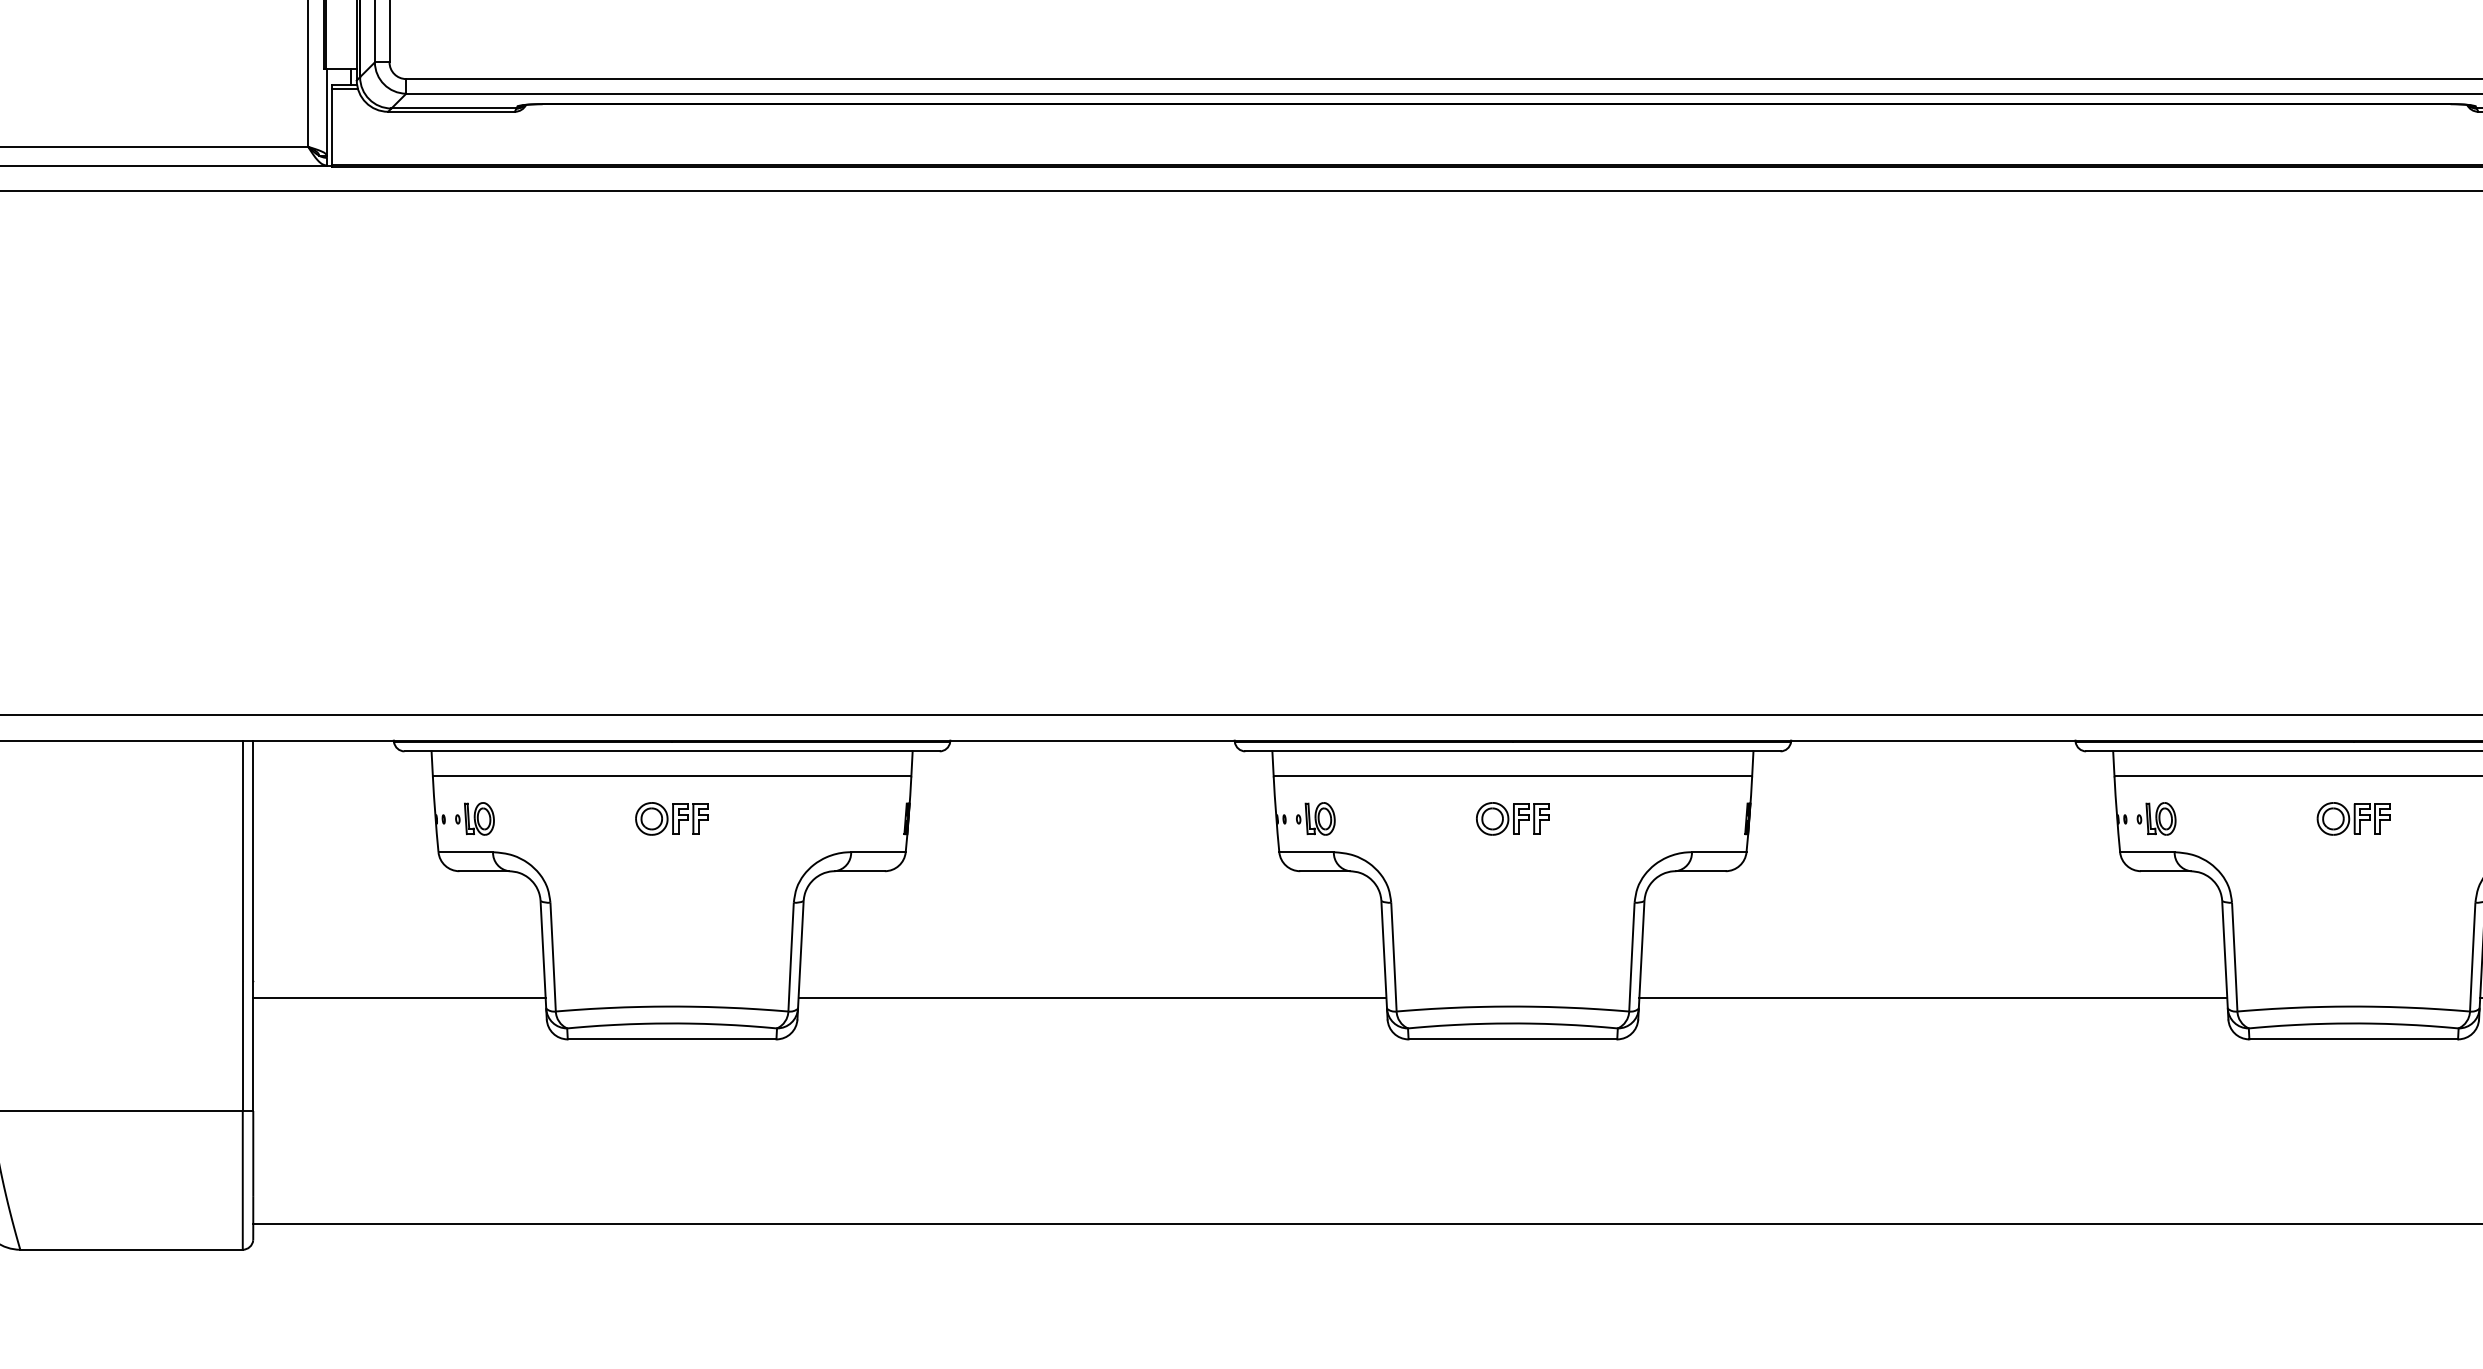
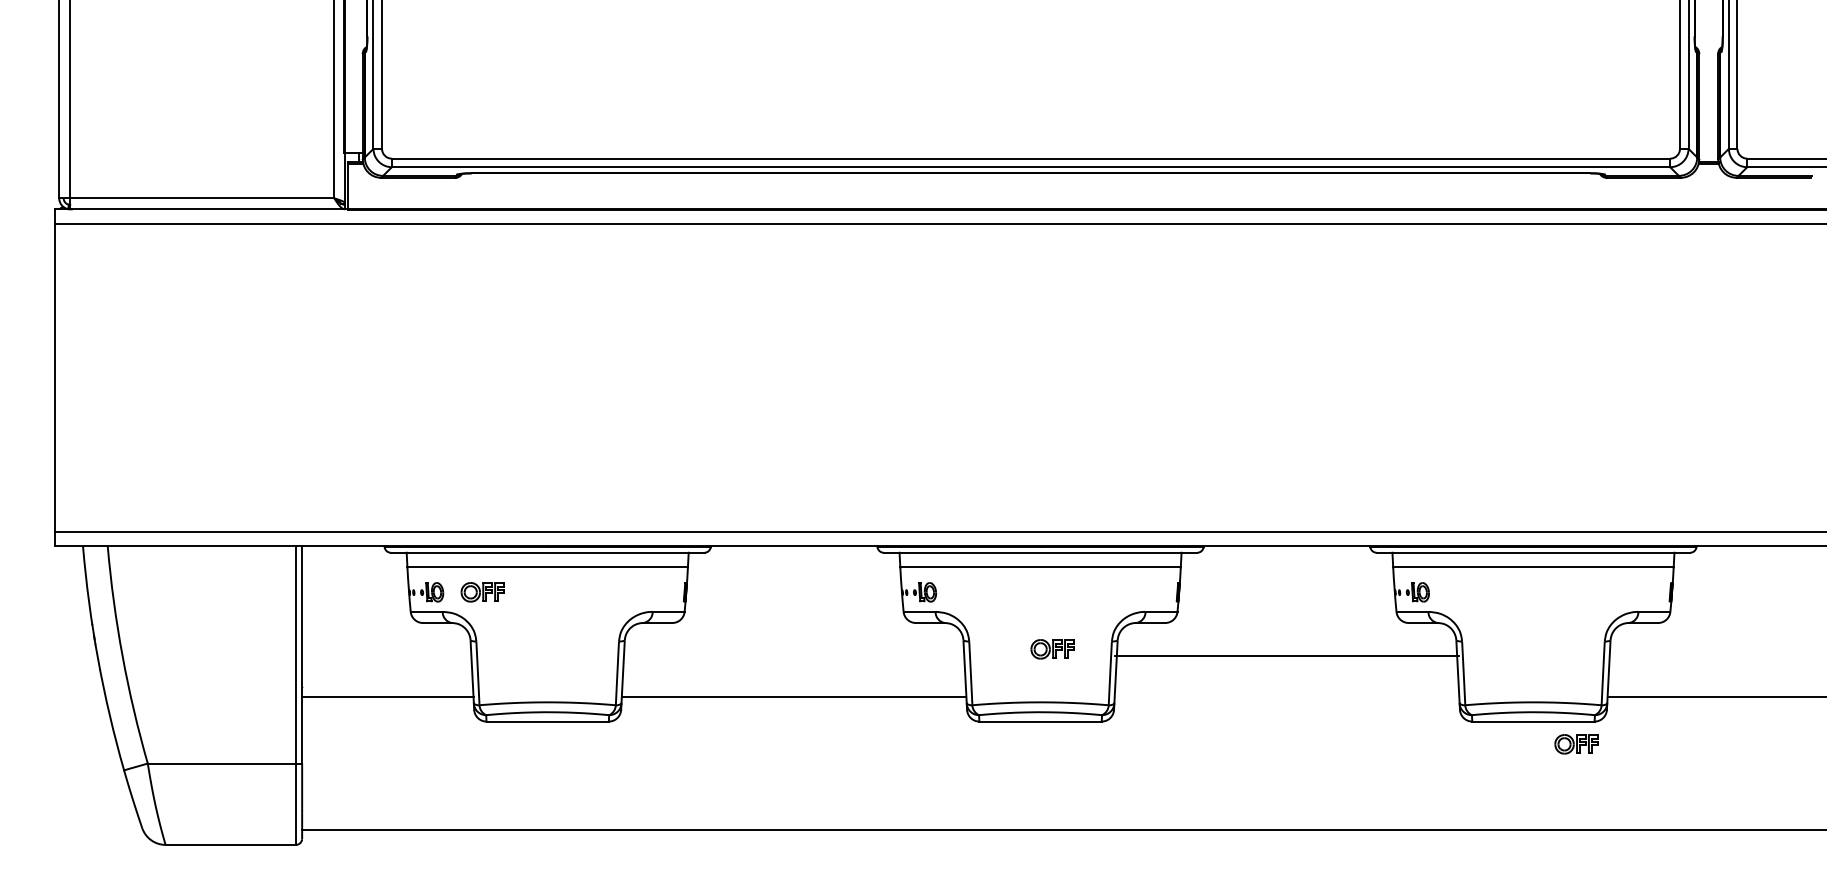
part: (671, 819) -> (482, 592), moved
part: (1512, 819) -> (1052, 649), moved
part: (2353, 819) -> (1576, 744), moved
line: (1932, 998) -> (1286, 656), moved

